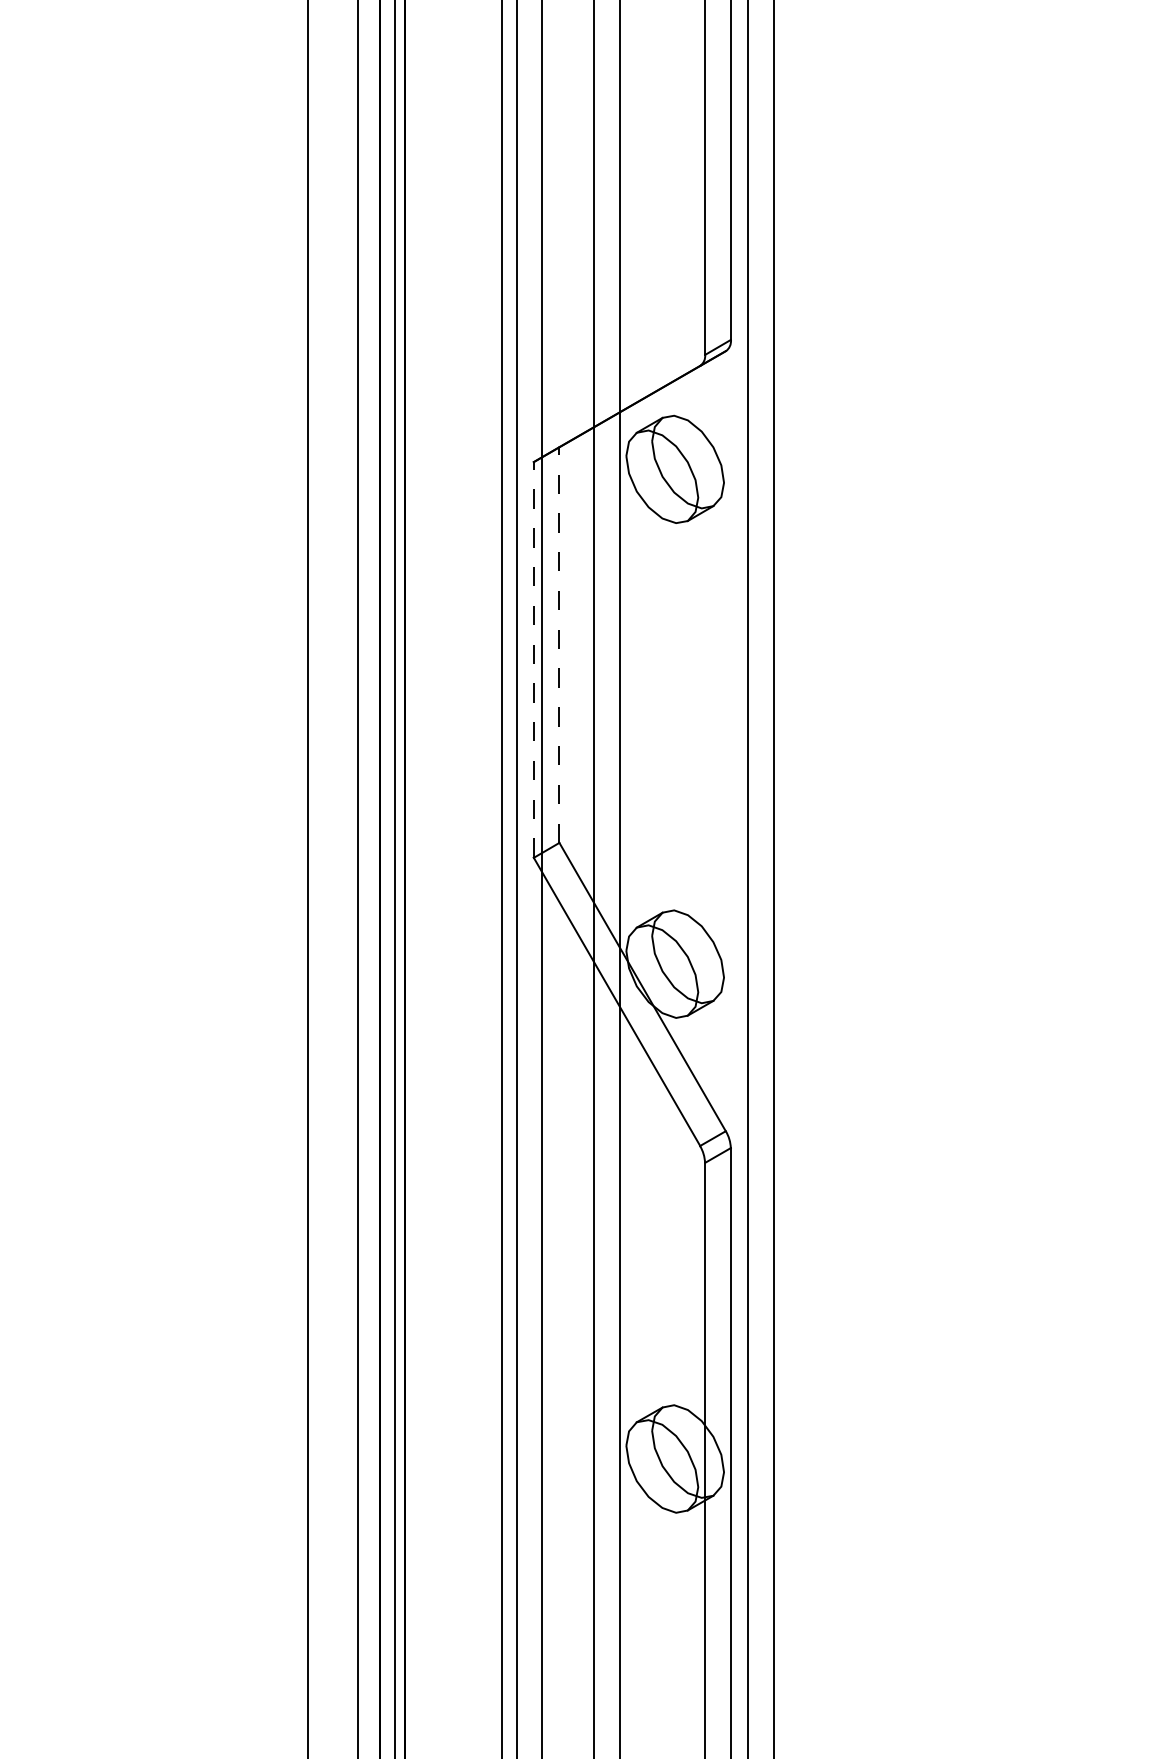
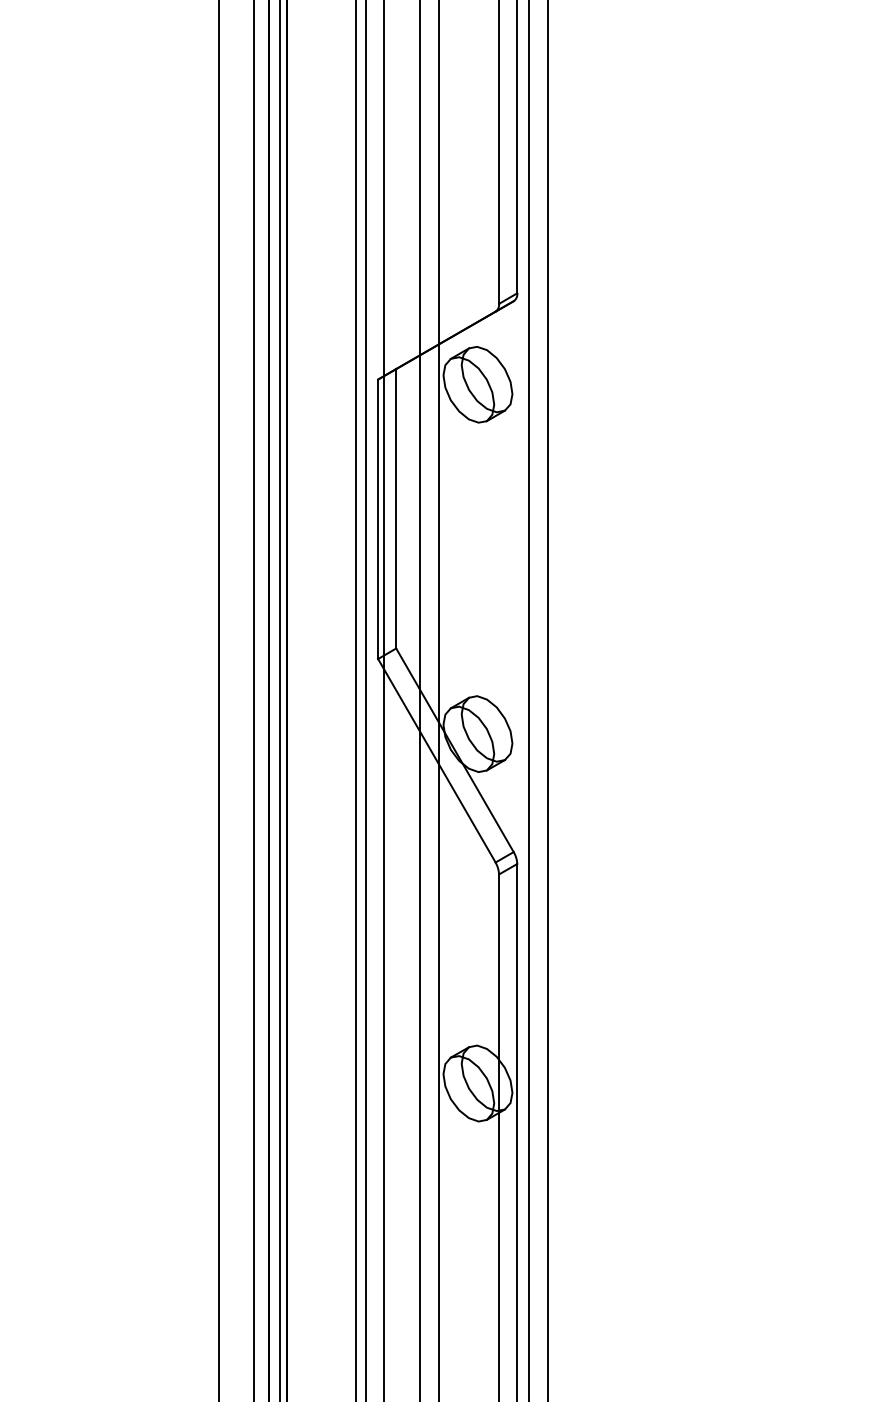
line: (559, 644) -> (396, 508), dashed -> solid
line: (534, 660) -> (378, 519), dashed -> solid

